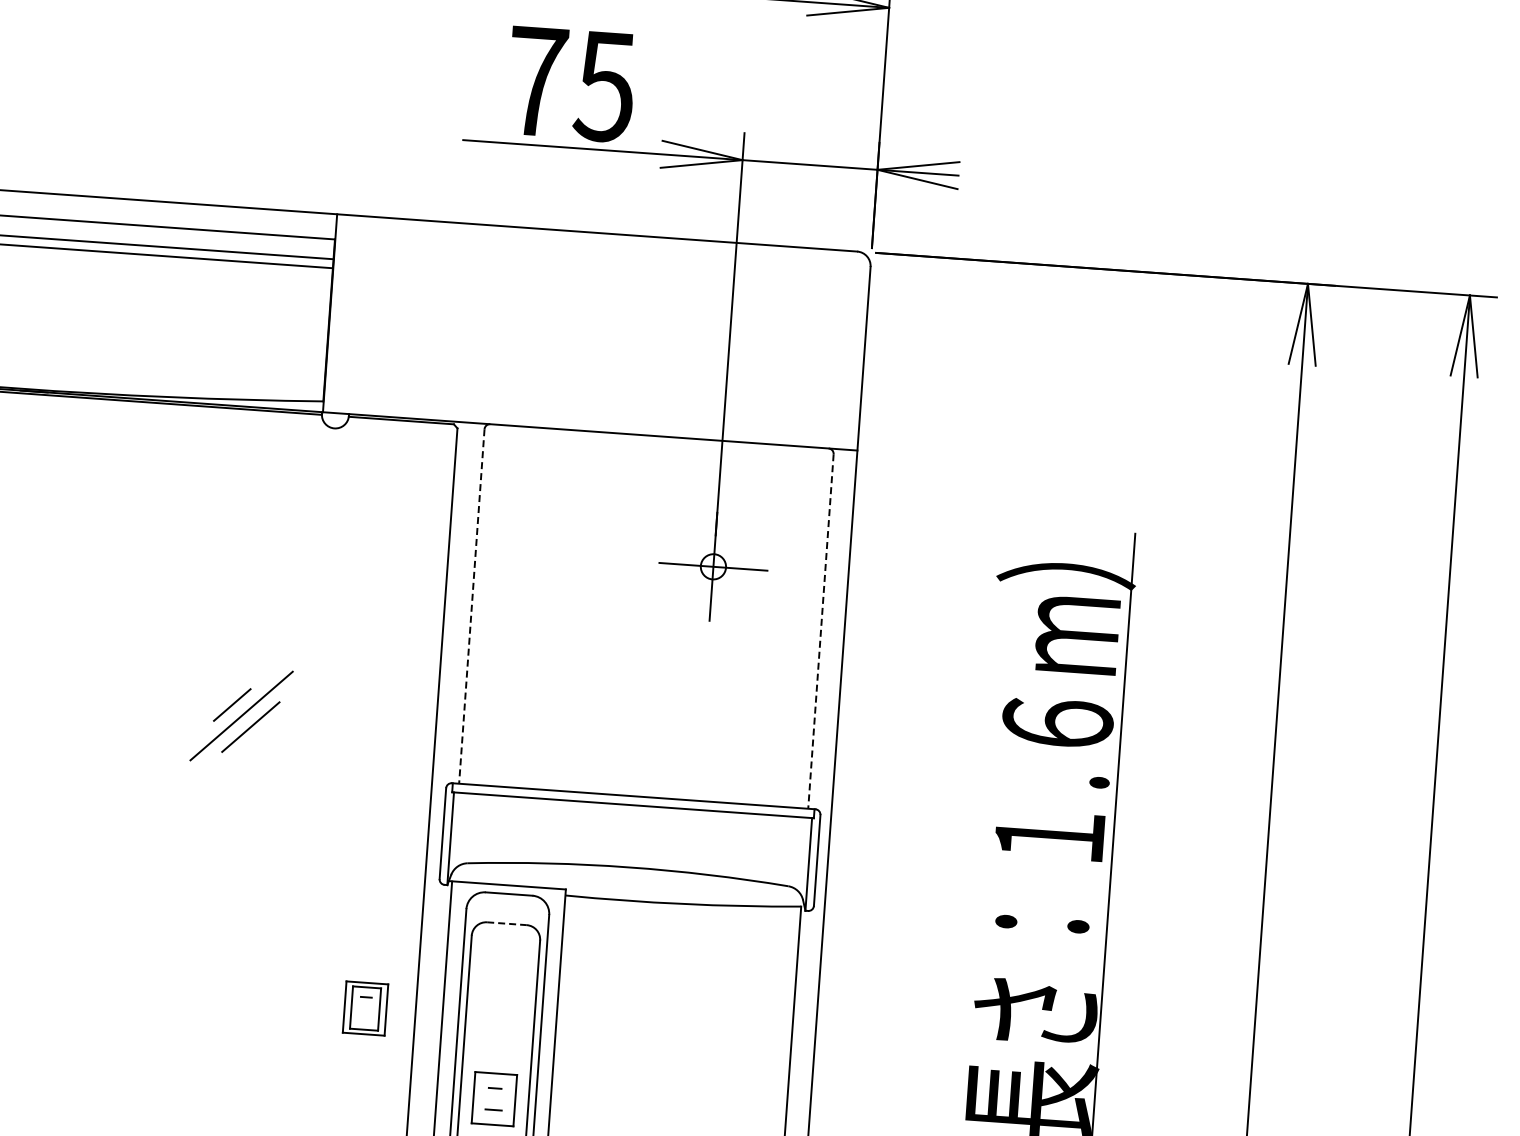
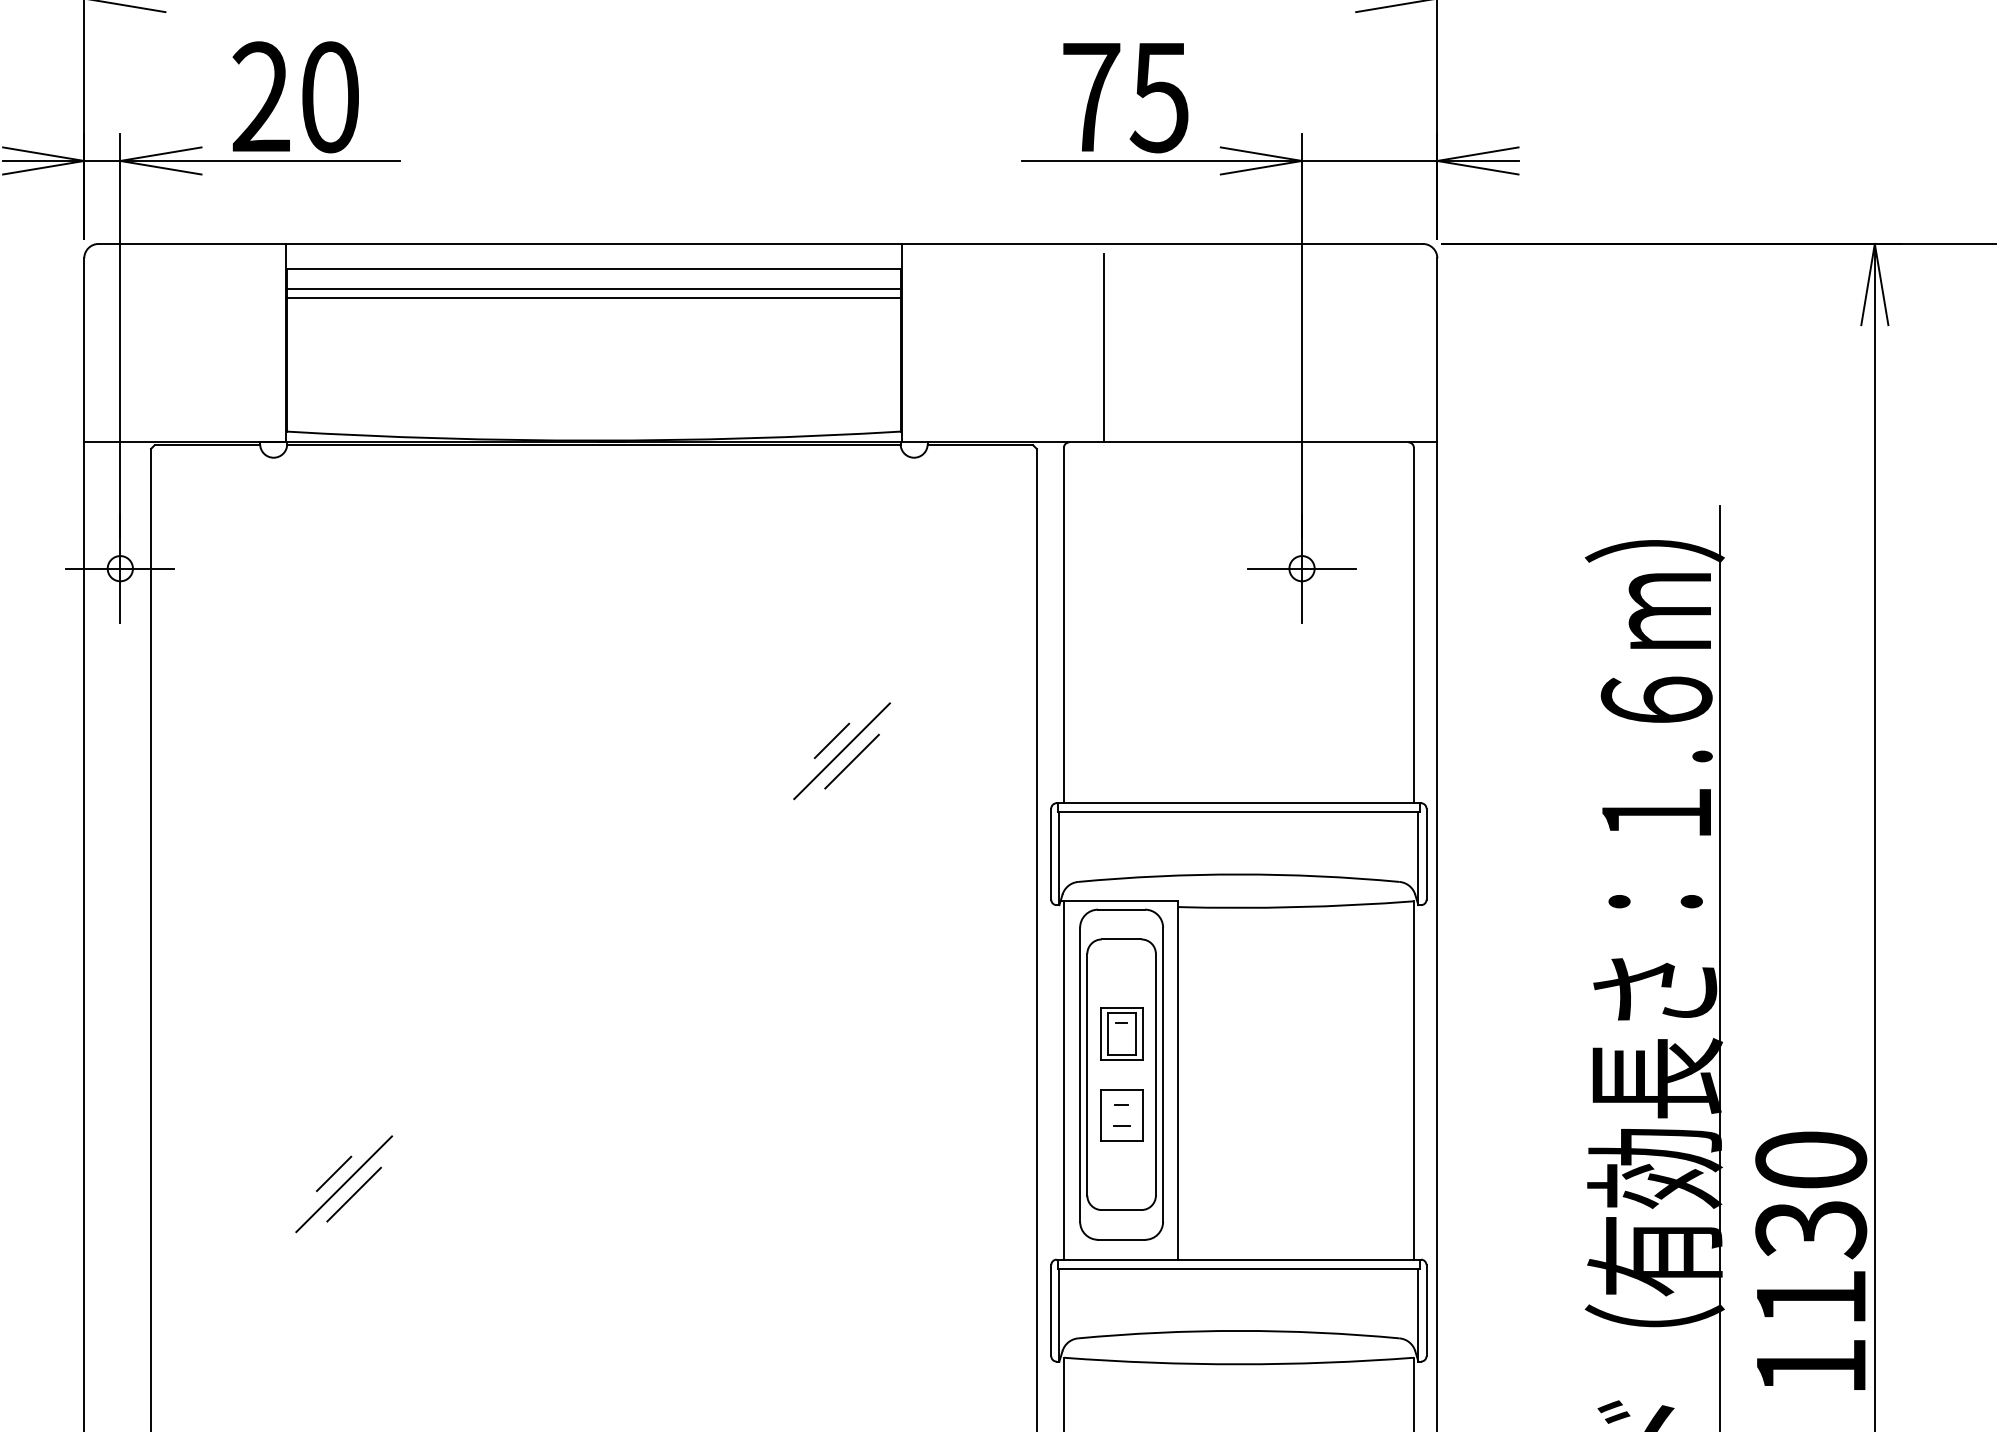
line: (531, 333) -> (1103, 348), added
line: (471, 606) -> (1063, 625), dashed -> solid
line: (820, 631) -> (1413, 625), dashed -> solid
line: (506, 923) -> (1121, 939), dashed -> solid
part: (365, 1007) -> (1121, 1033), moved

